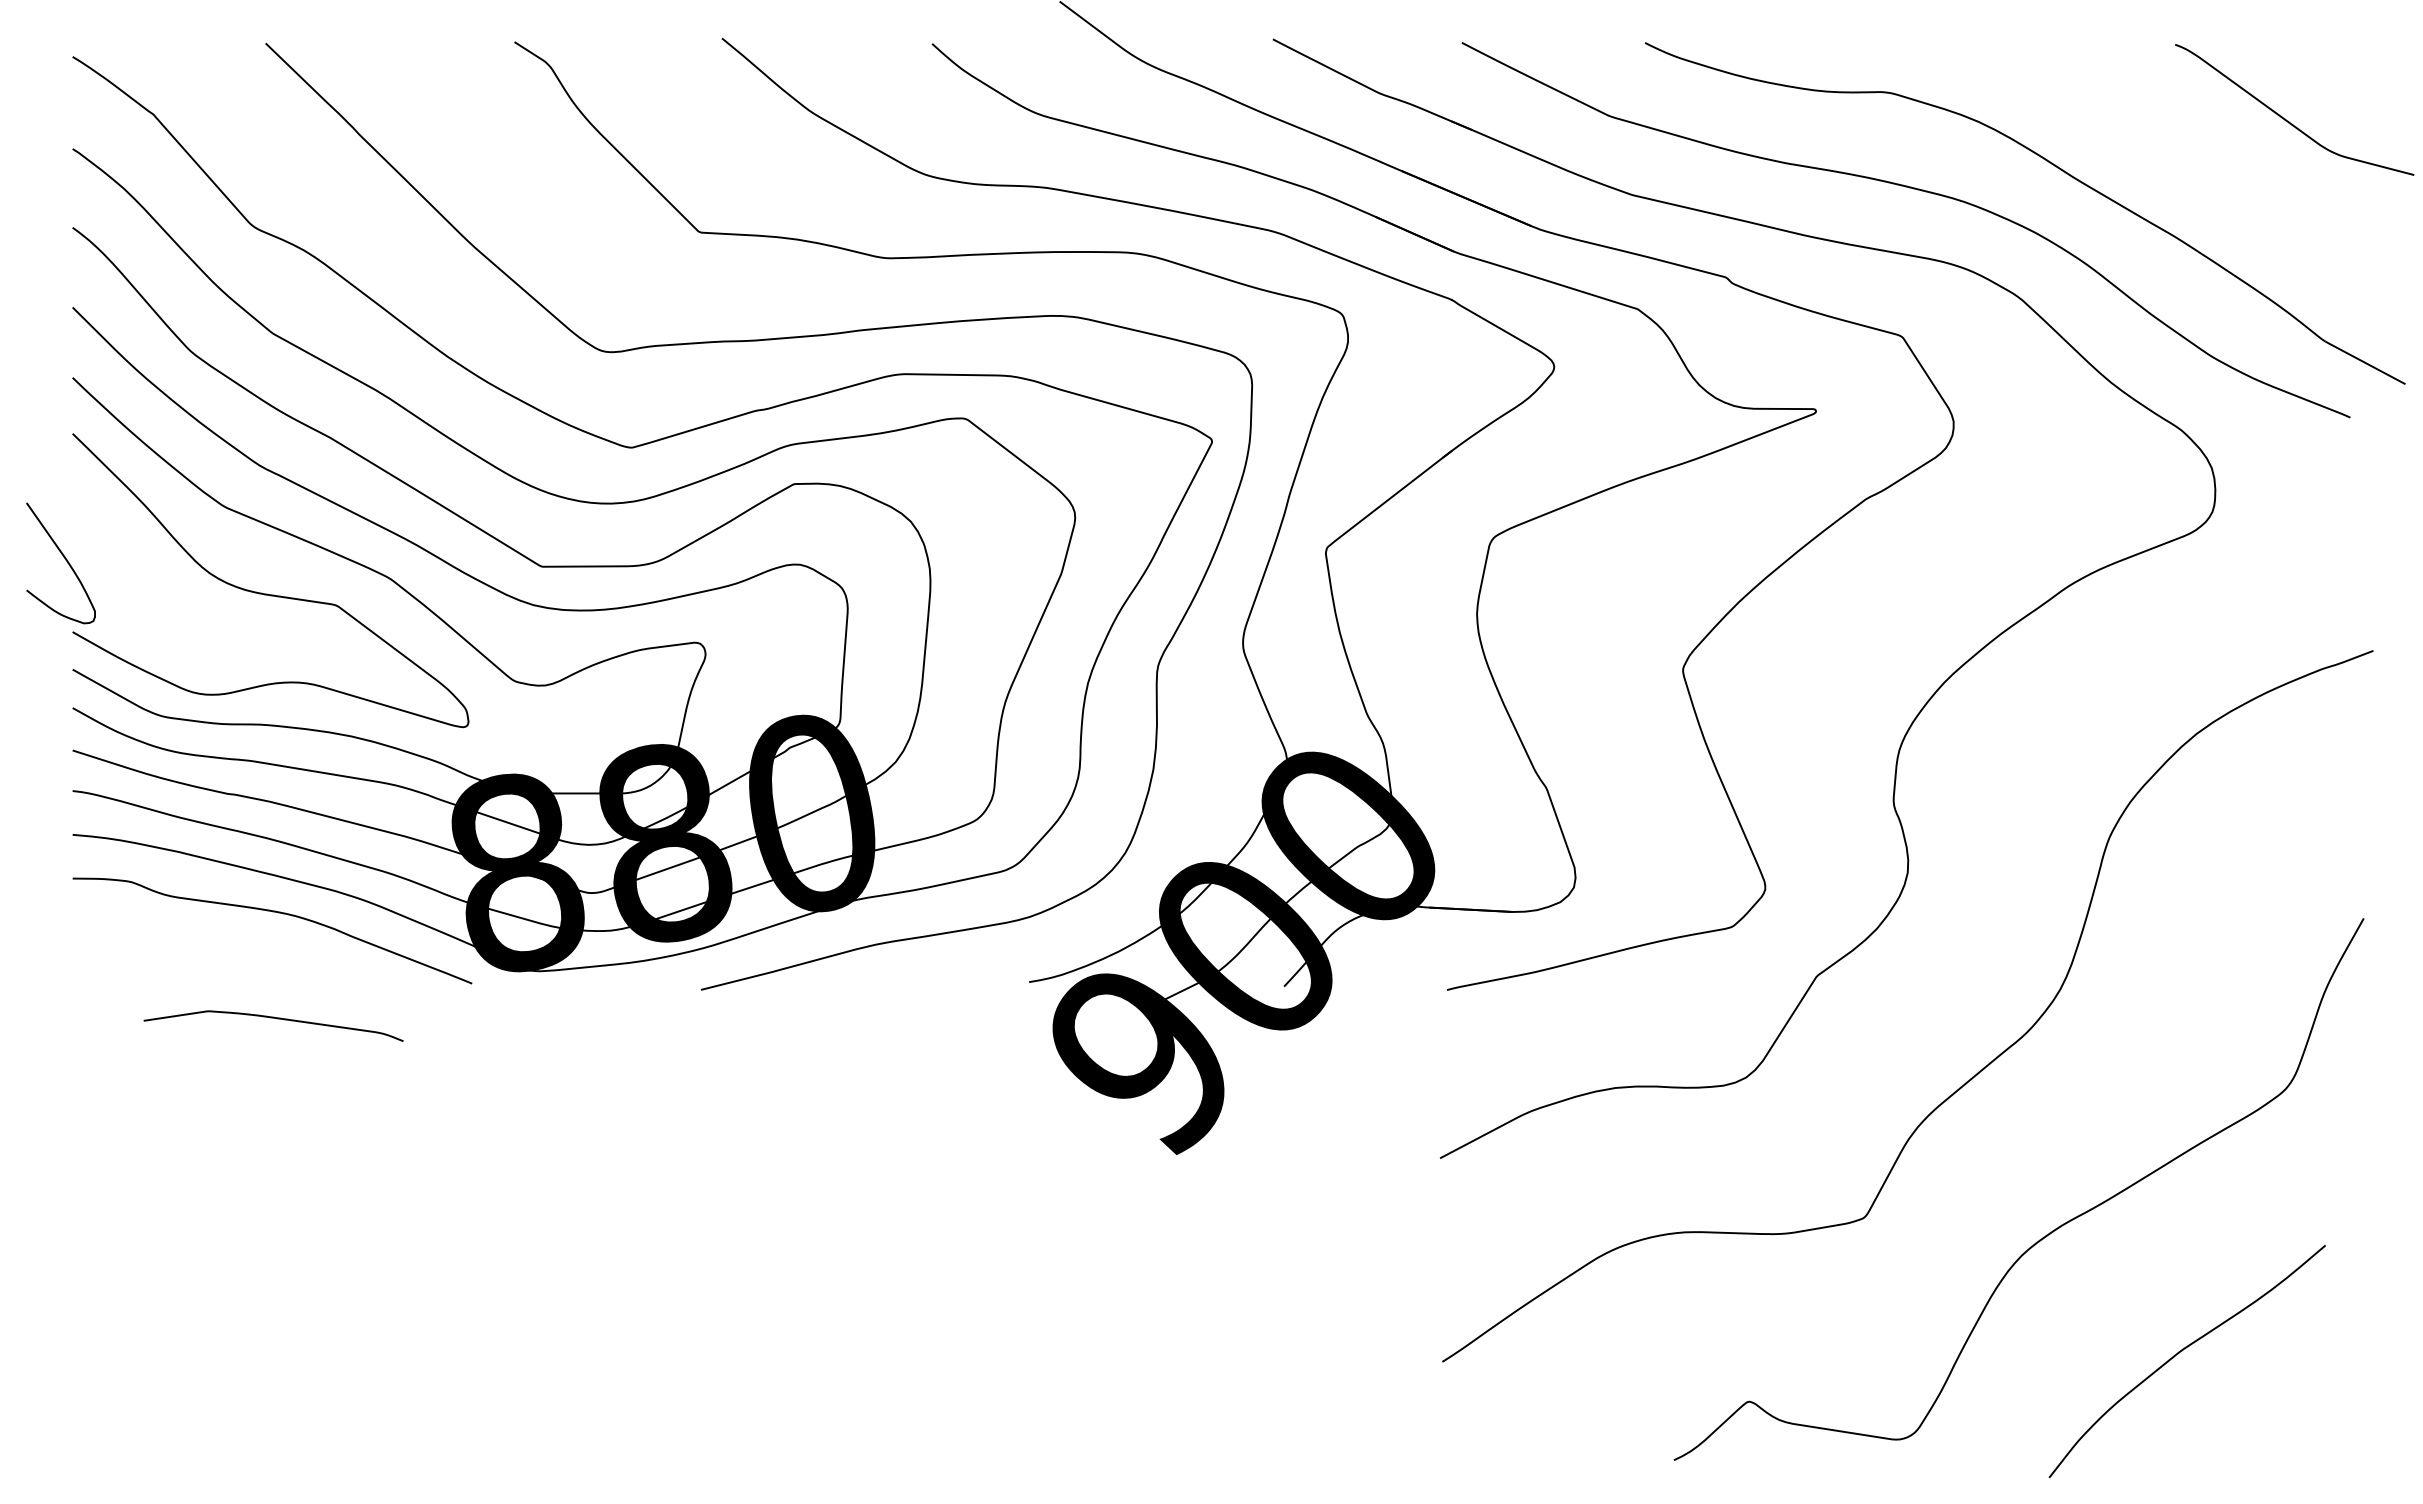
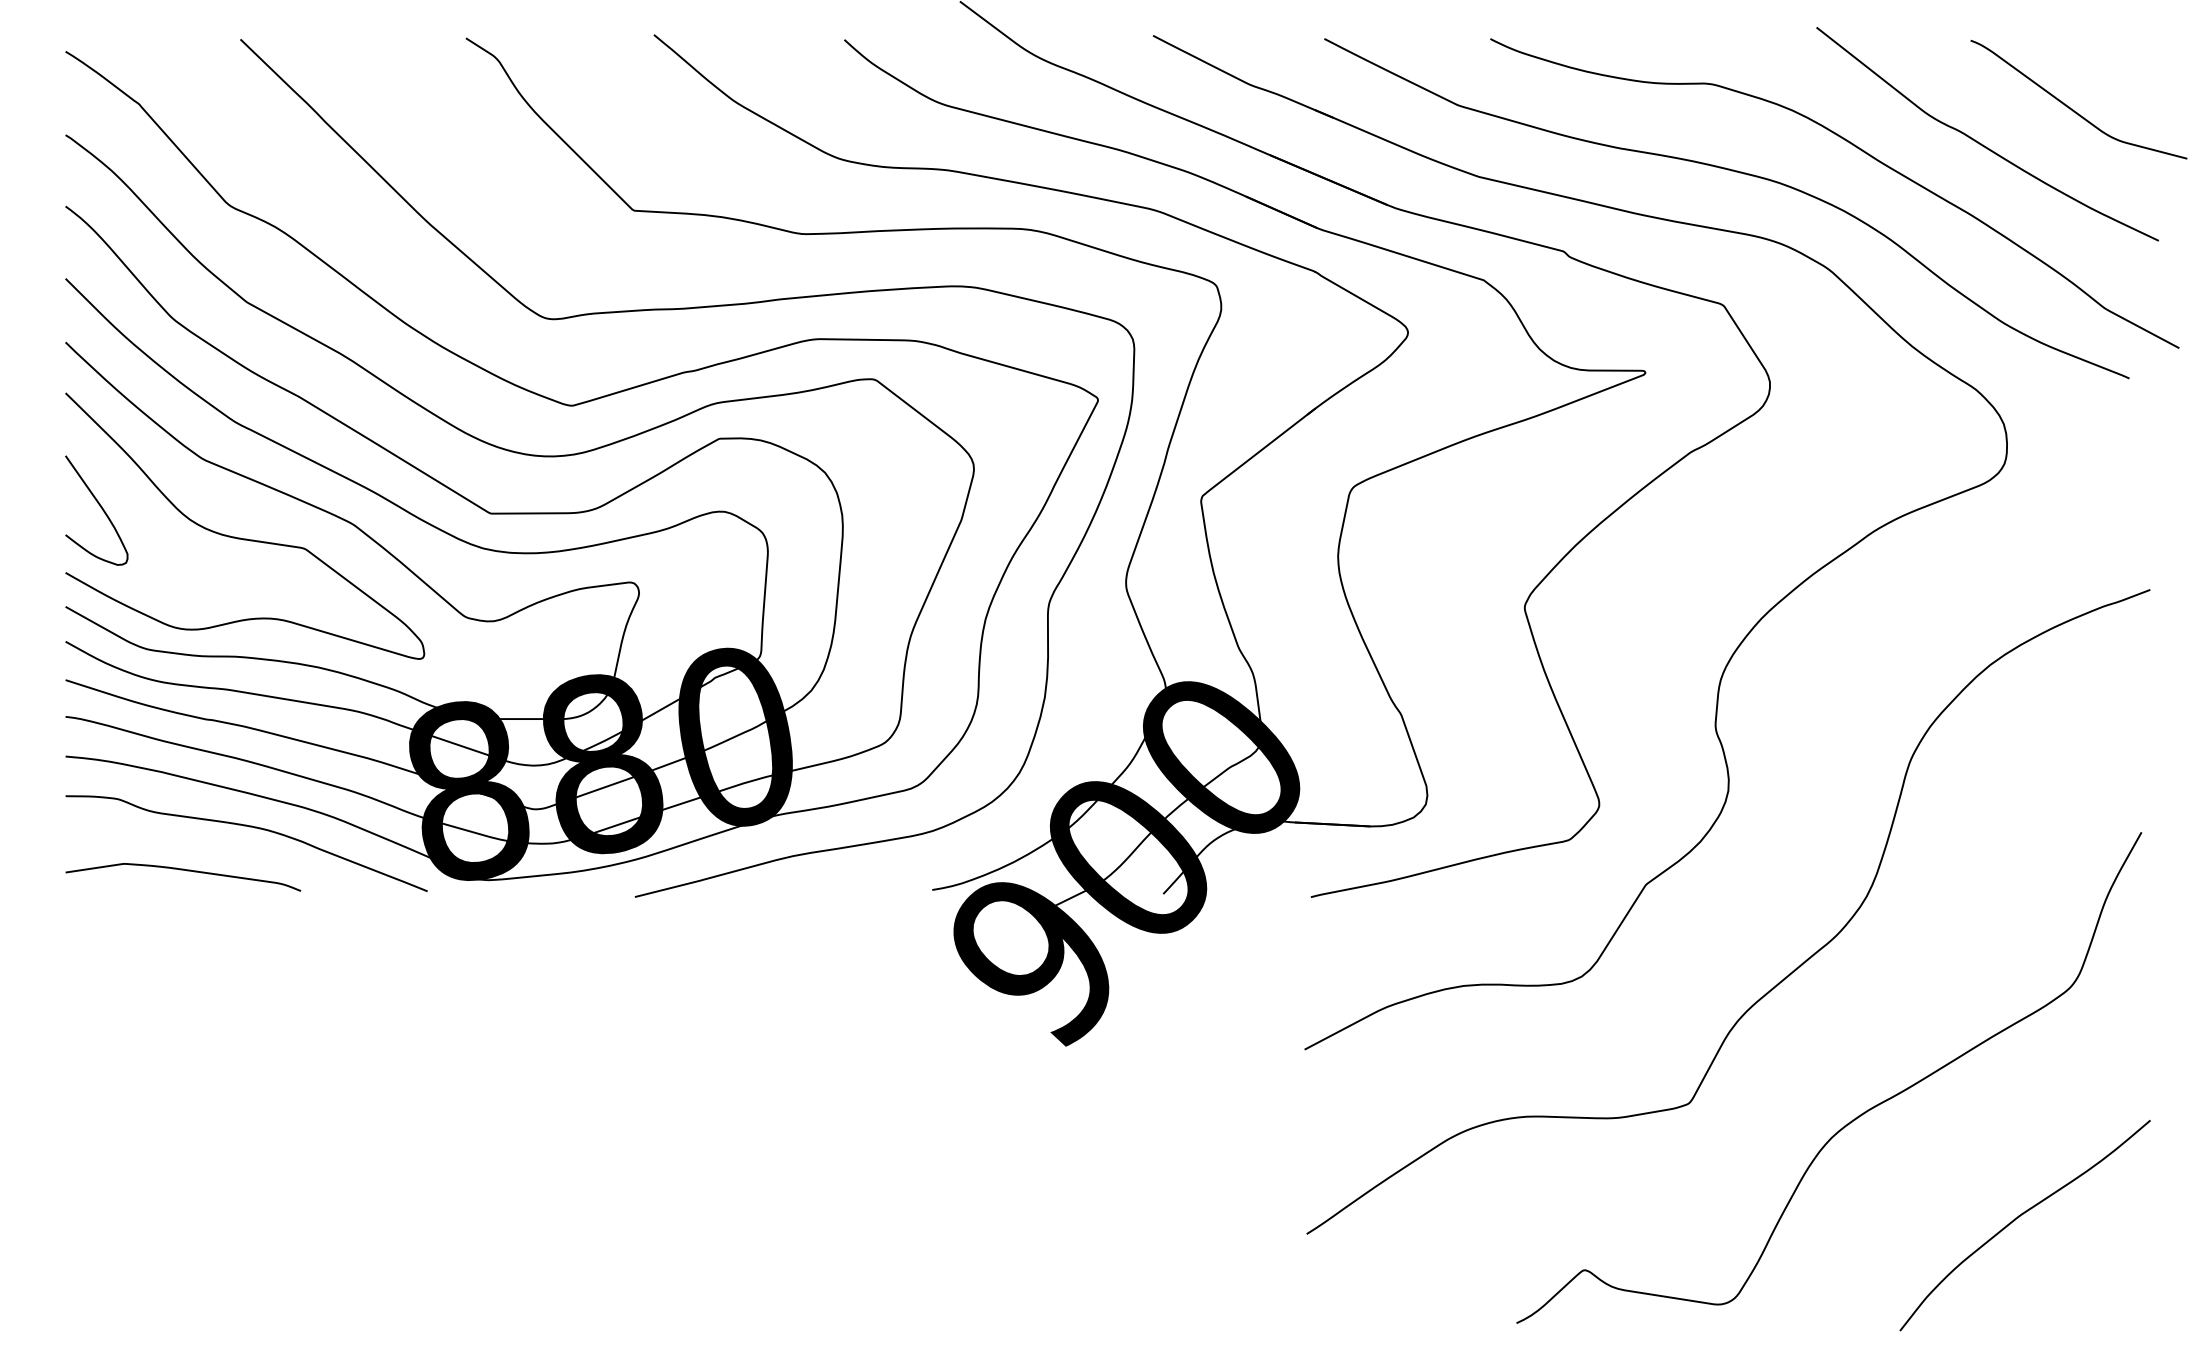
curve: (2187, 158) -> (1981, 143), added
curve: (65, 560) -> (100, 507), moved
curve: (273, 1018) -> (183, 870), moved
curve: (2179, 1353) -> (2018, 1218), moved

